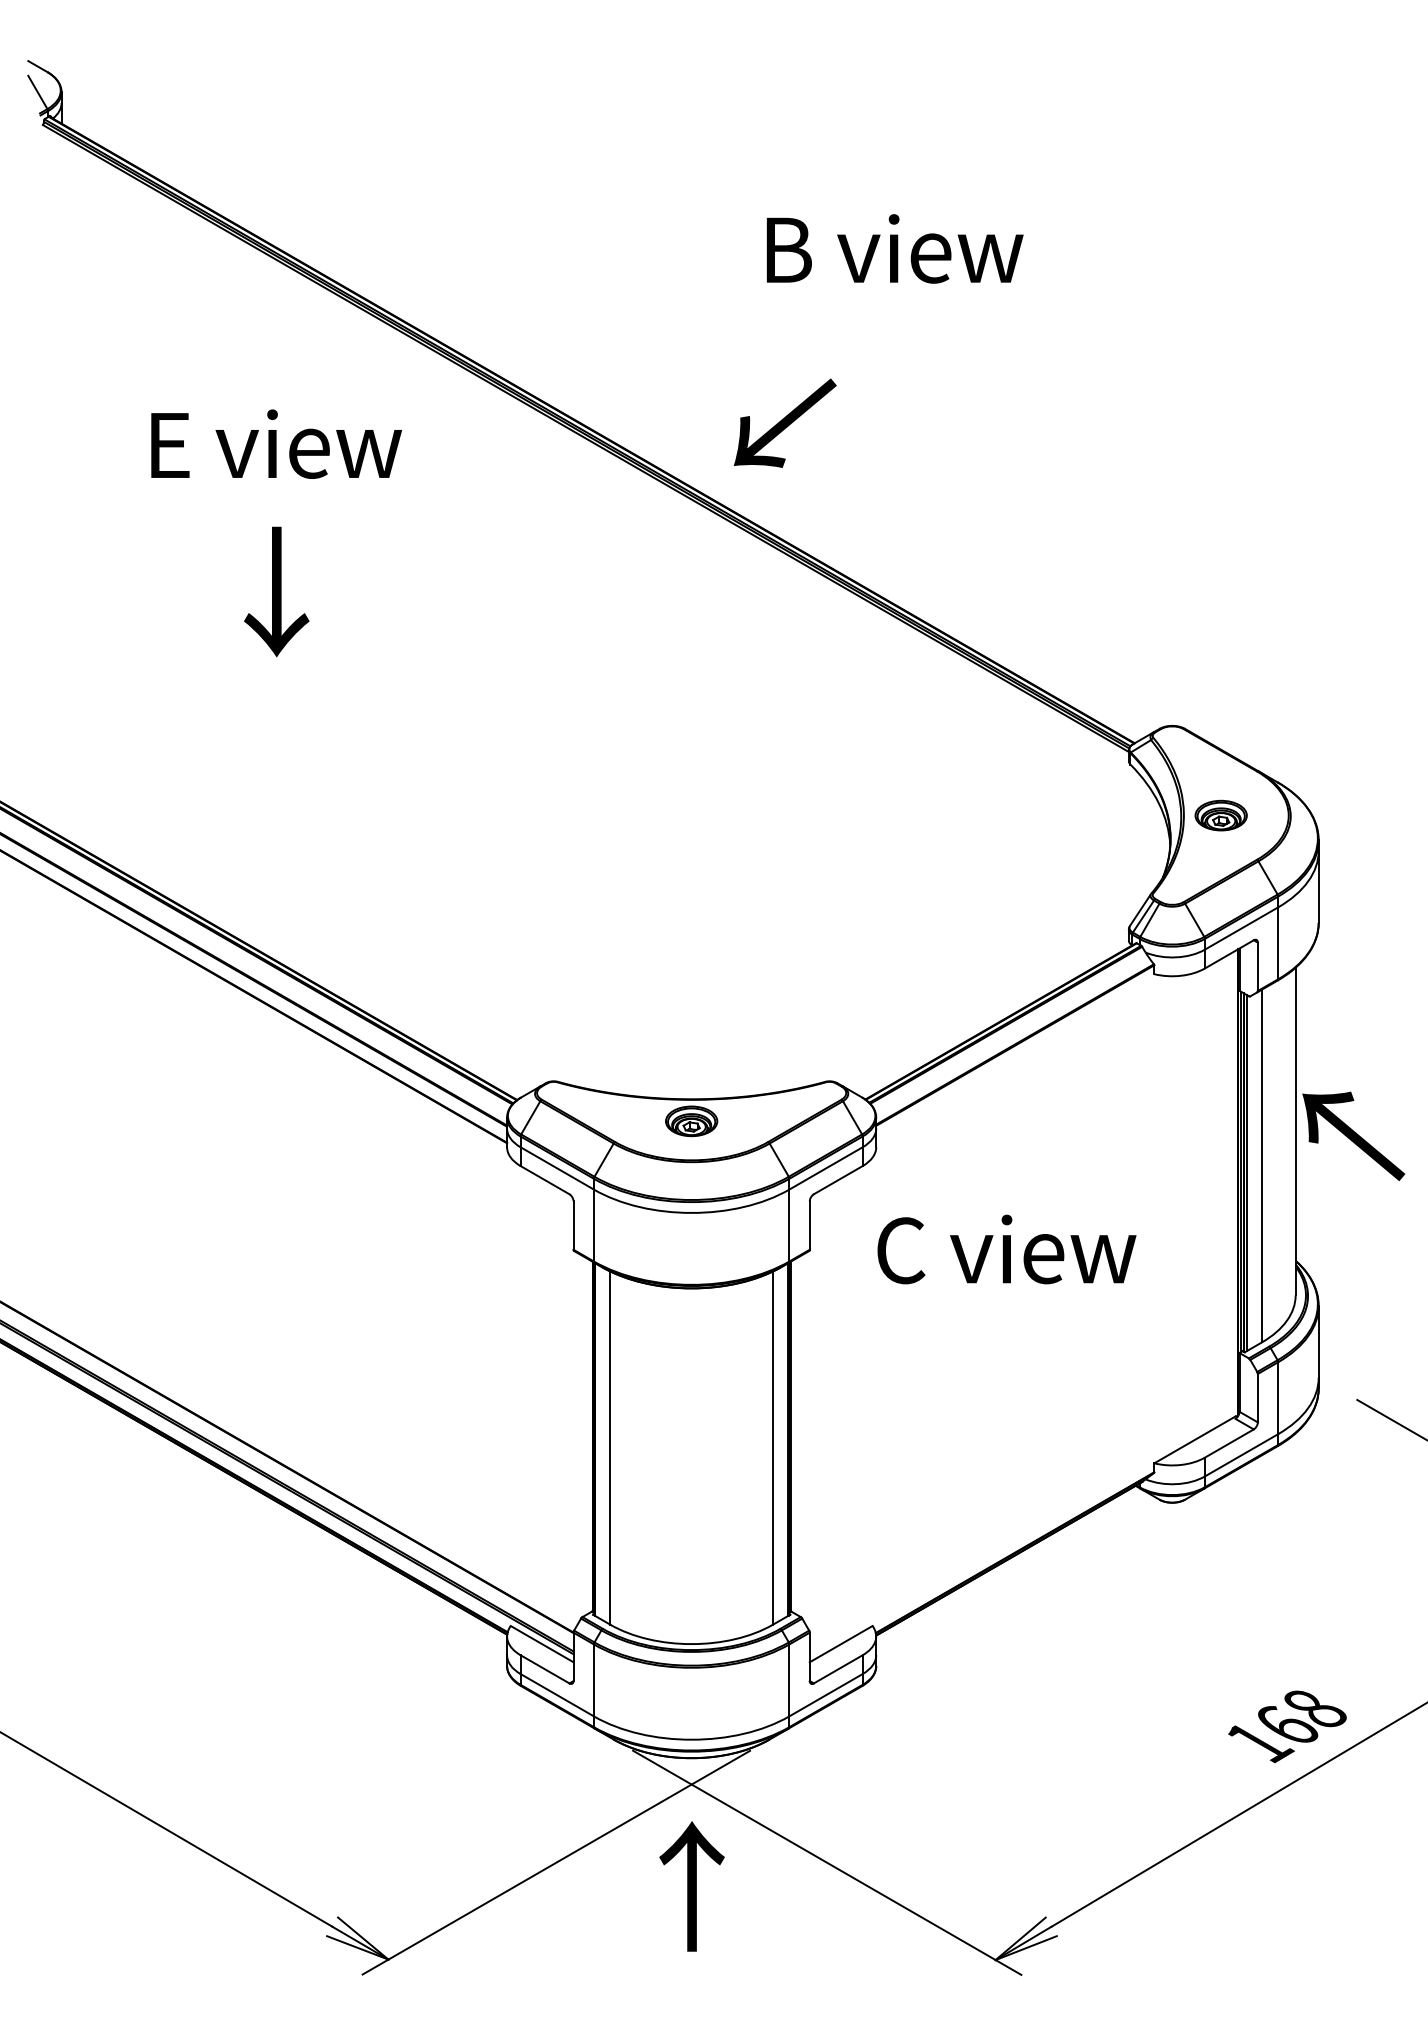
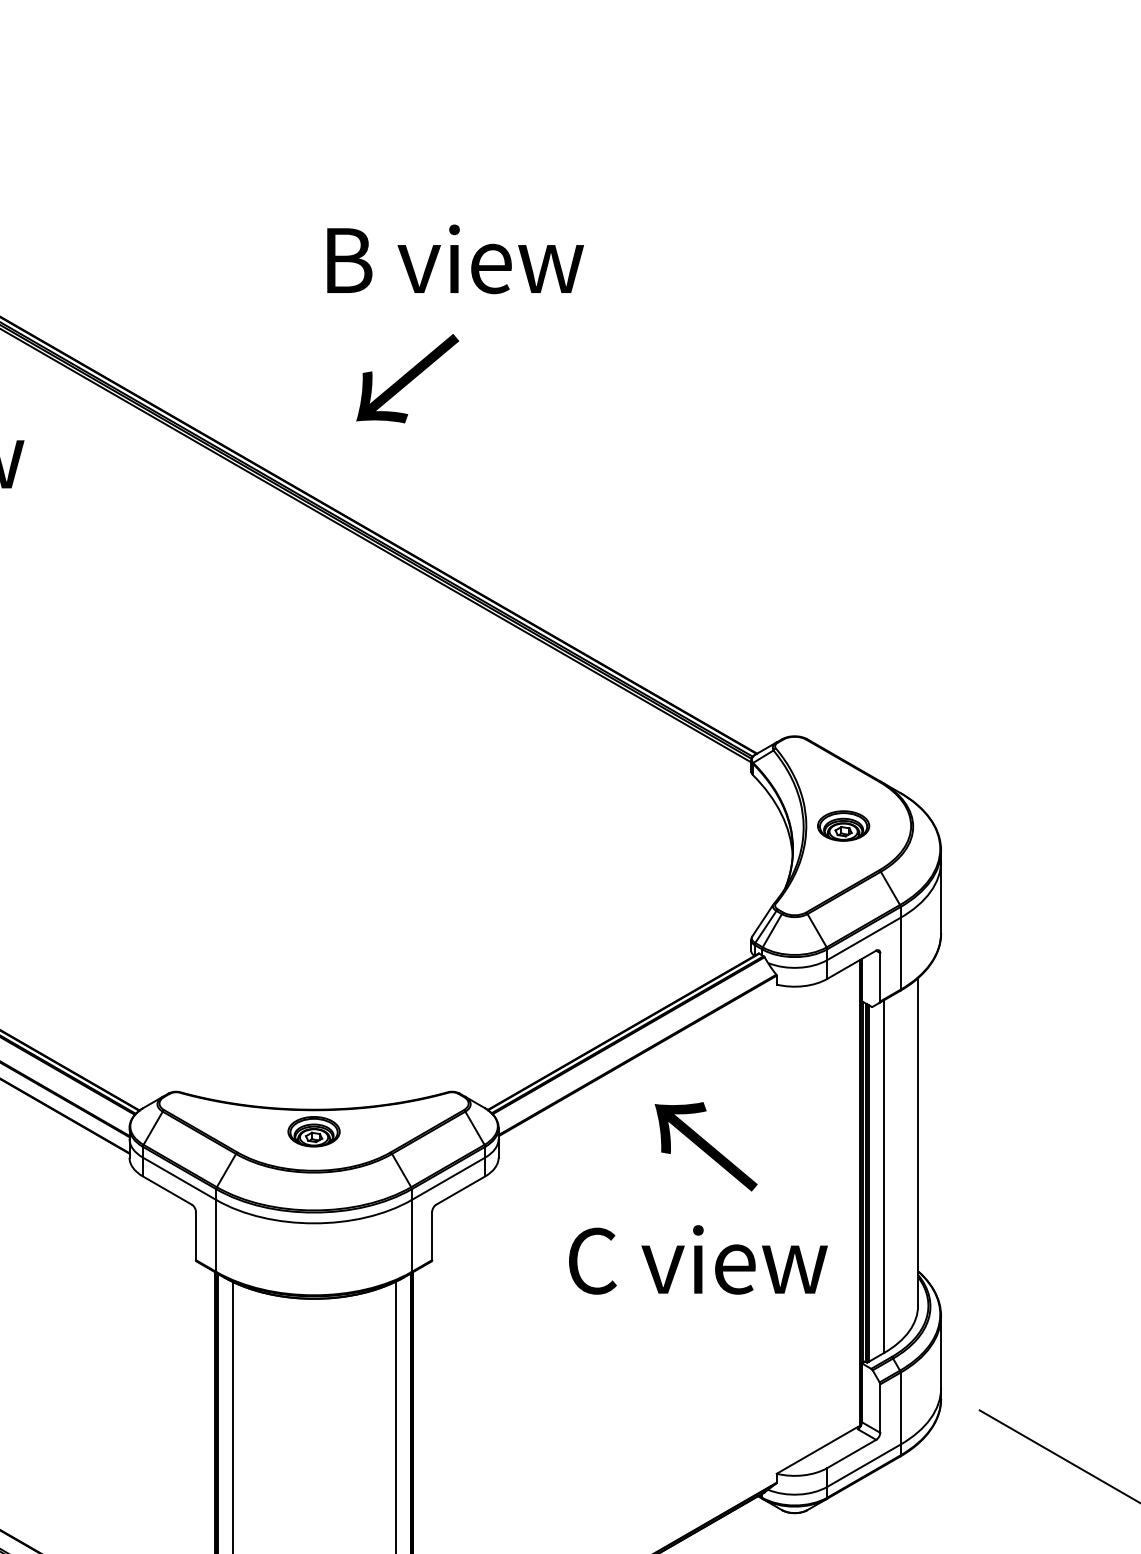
text: (894, 248) -> (454, 258), moved
text: (785, 422) -> (407, 377), moved
text: (1353, 1135) -> (705, 1145), moved
text: (1006, 1249) -> (697, 1259), moved

